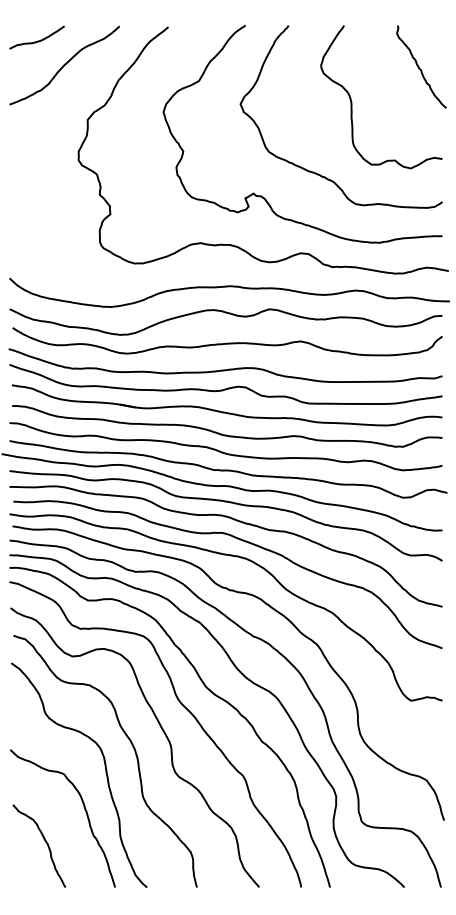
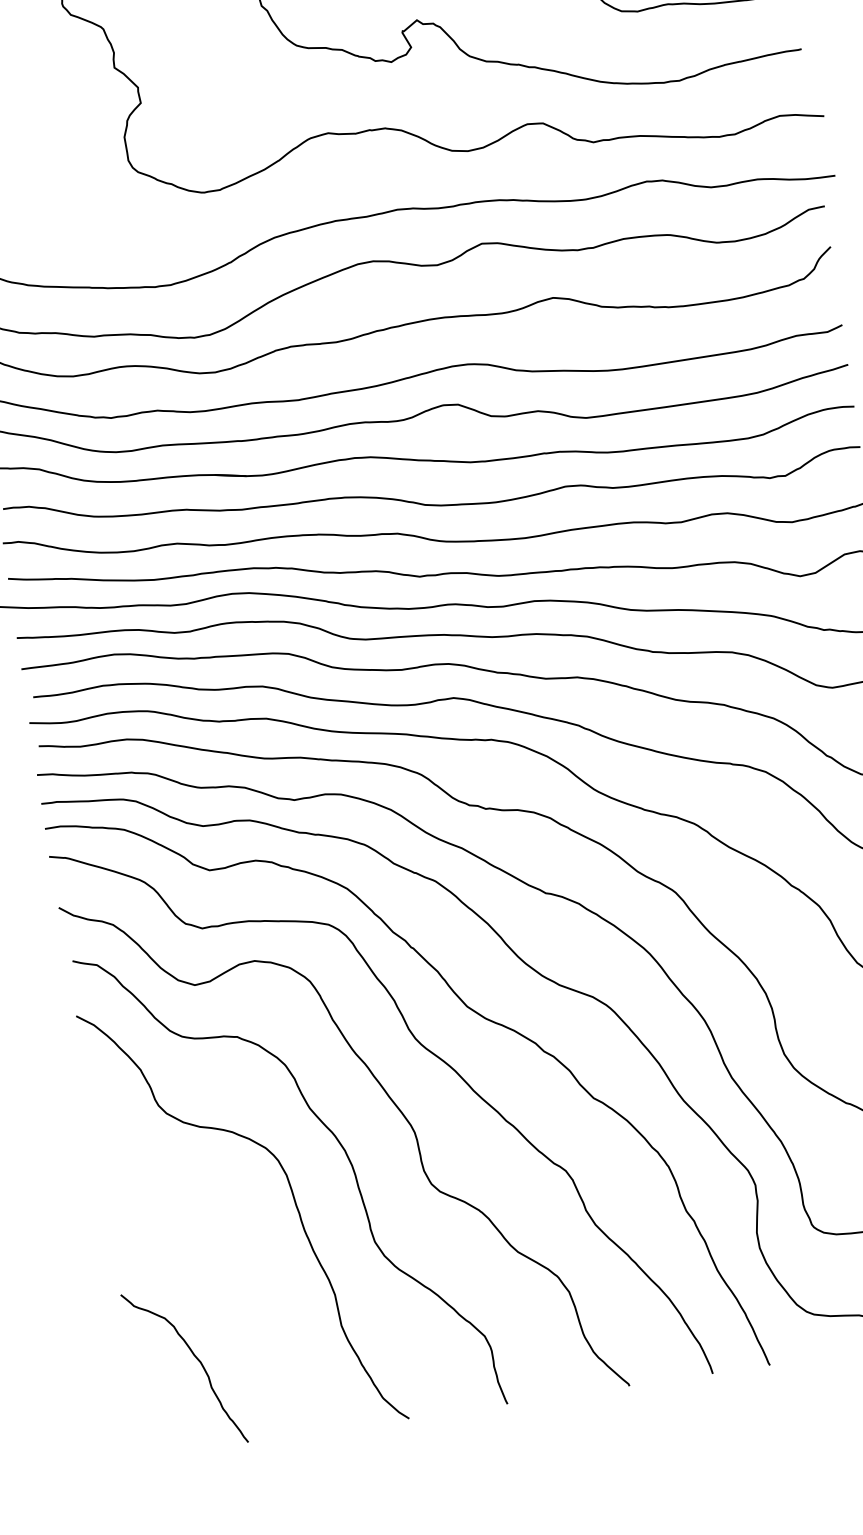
curve: (84, 810) -> (263, 1285), removed

